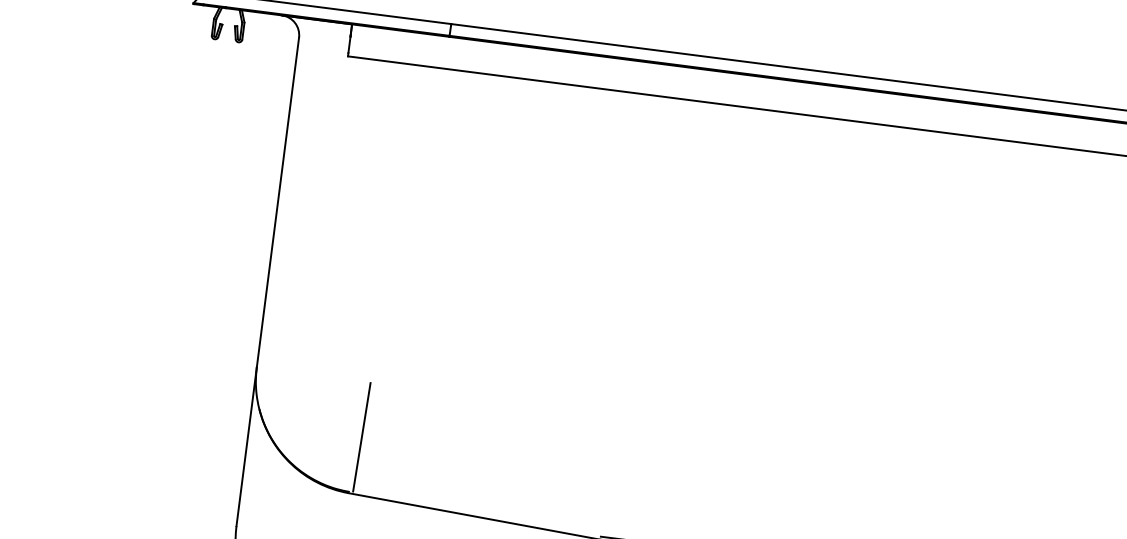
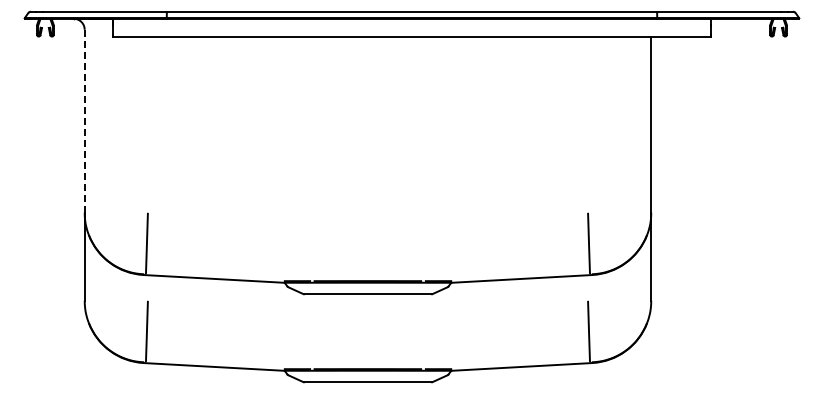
line: (277, 202) -> (84, 121), solid -> dashed

